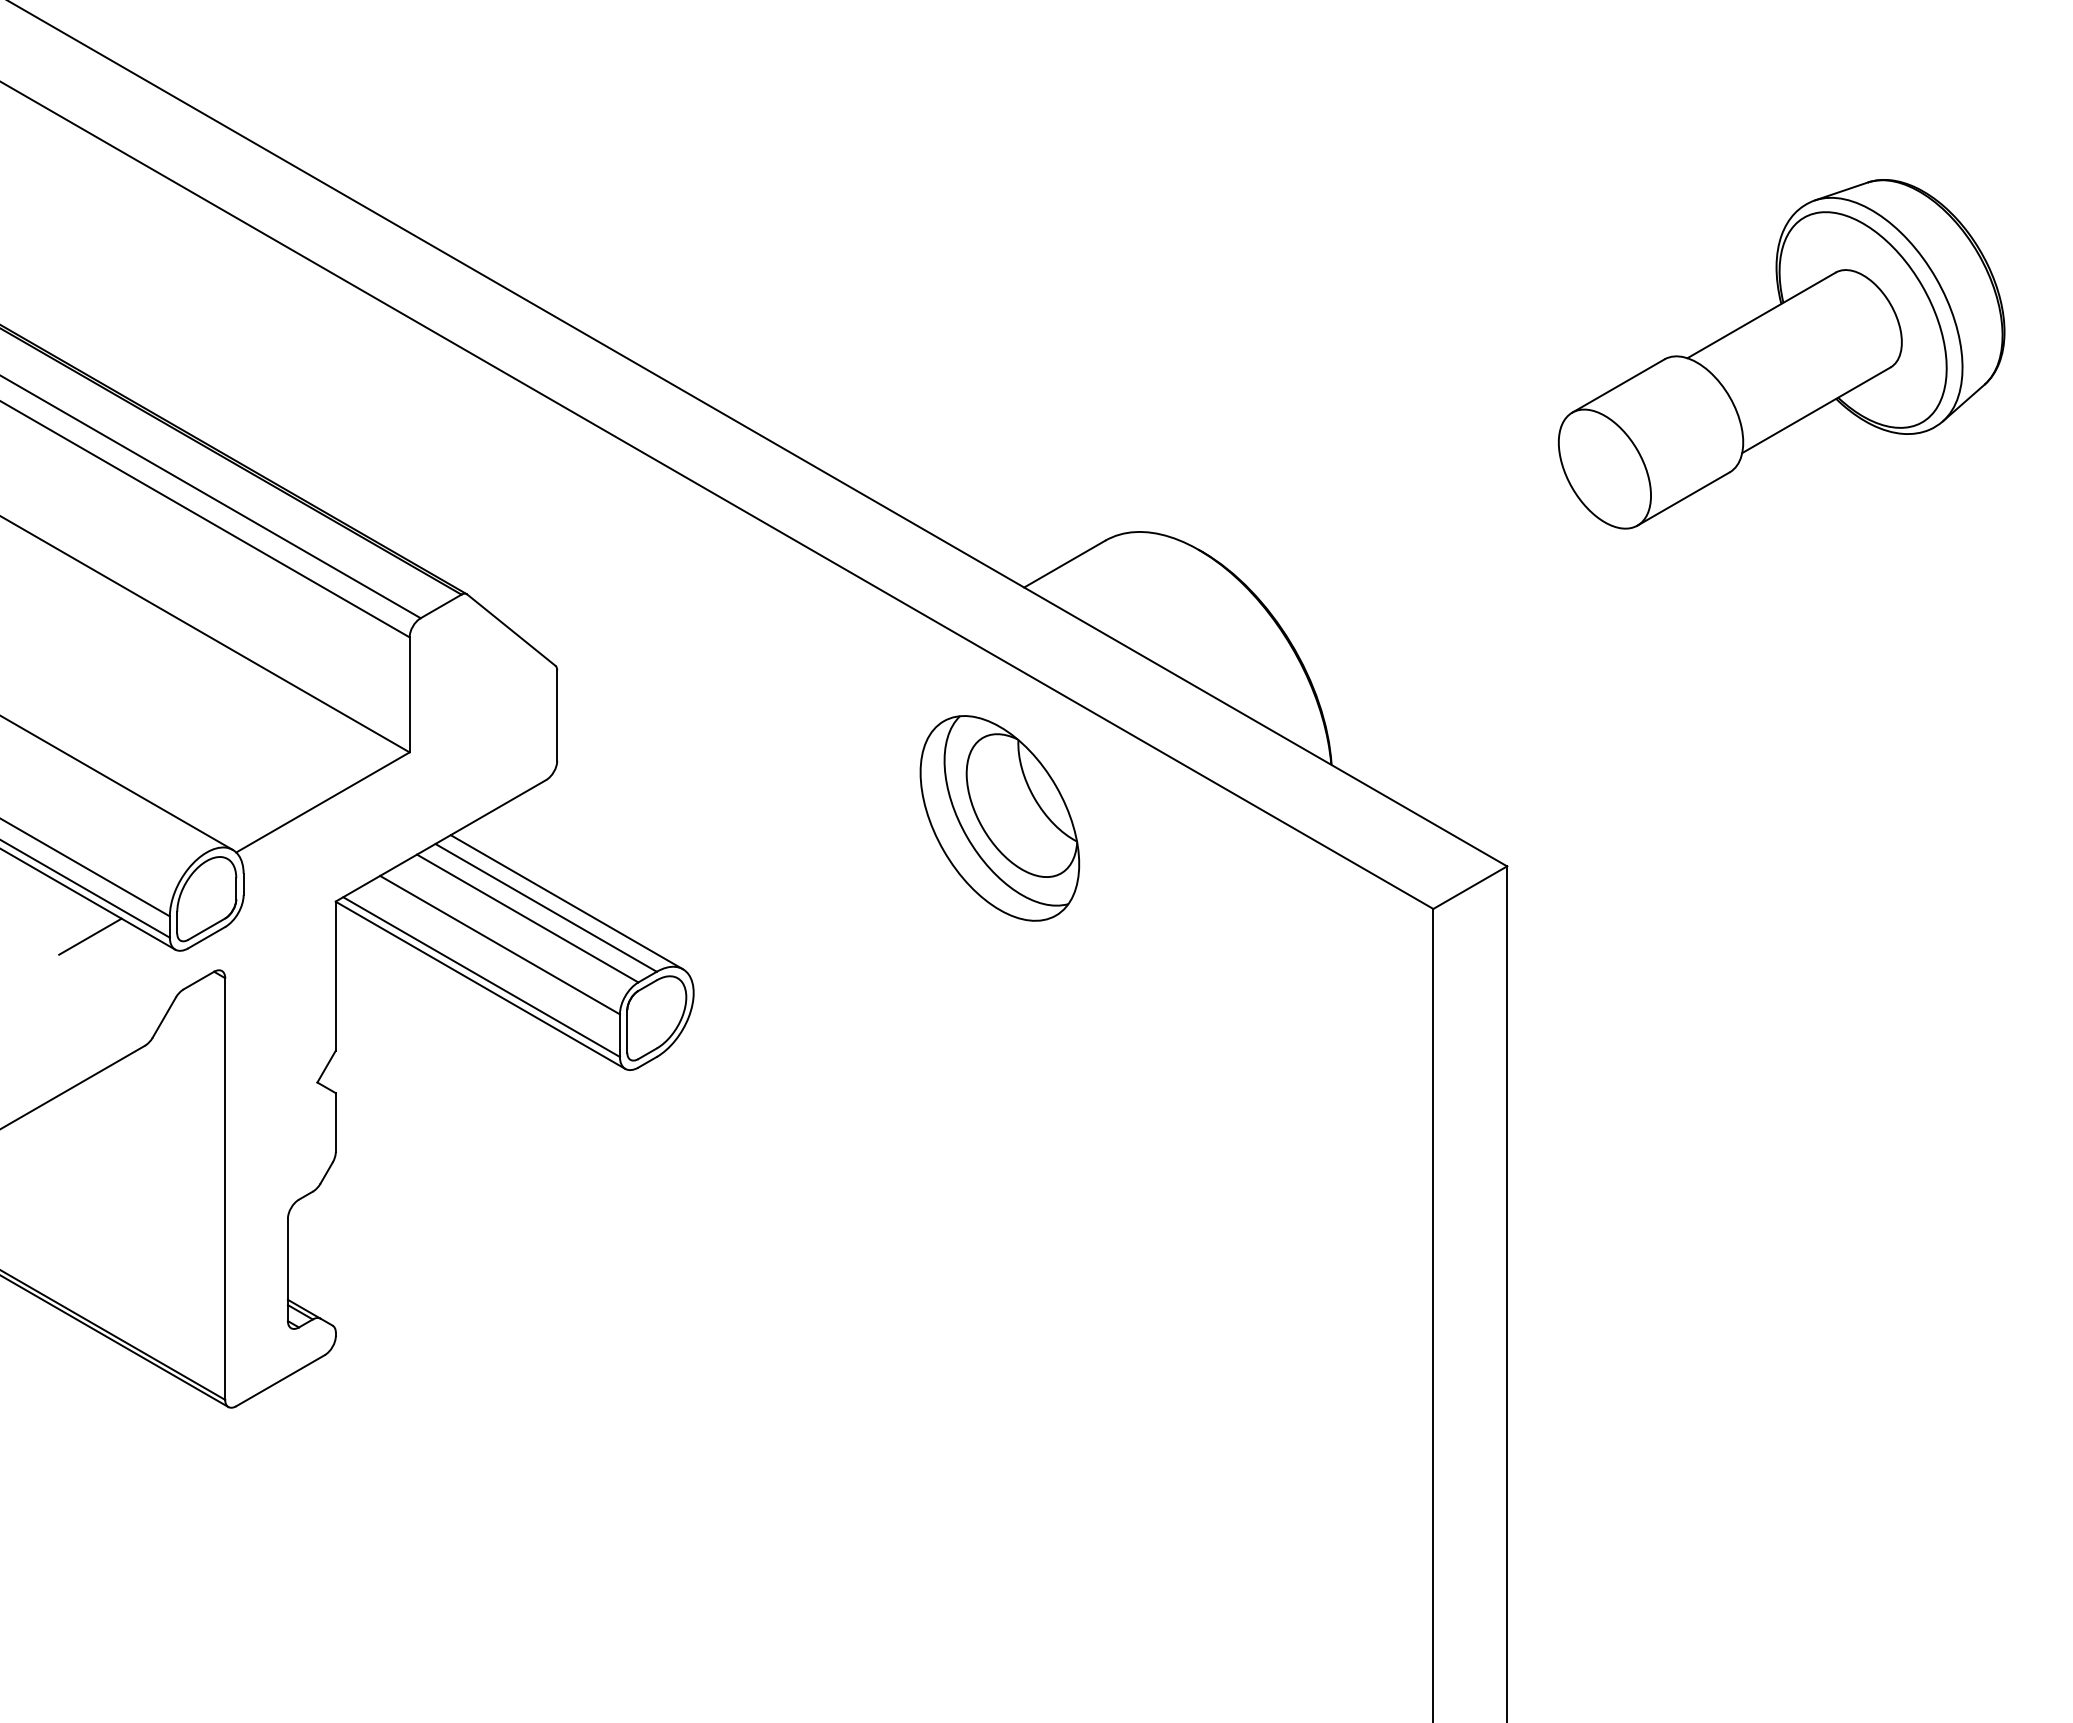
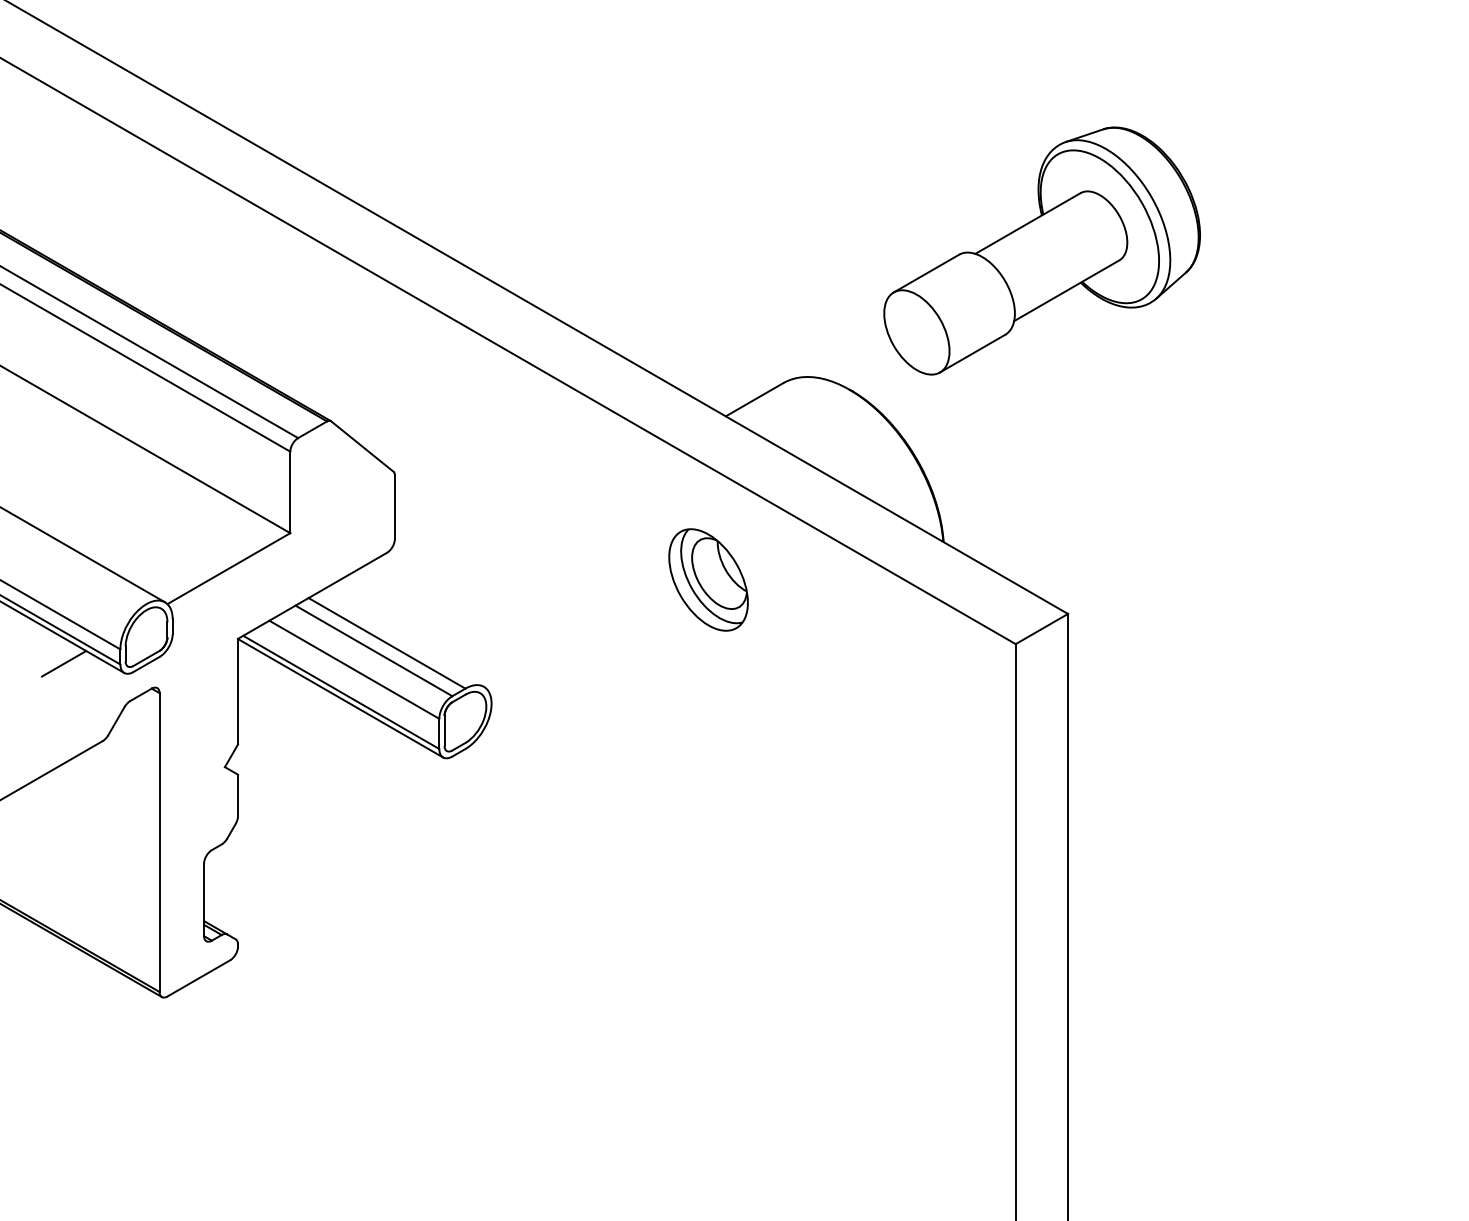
part: (1781, 354) -> (1042, 251), moved
part: (999, 818) -> (708, 580), size x0.7
line: (566, 902) -> (401, 639), removed

